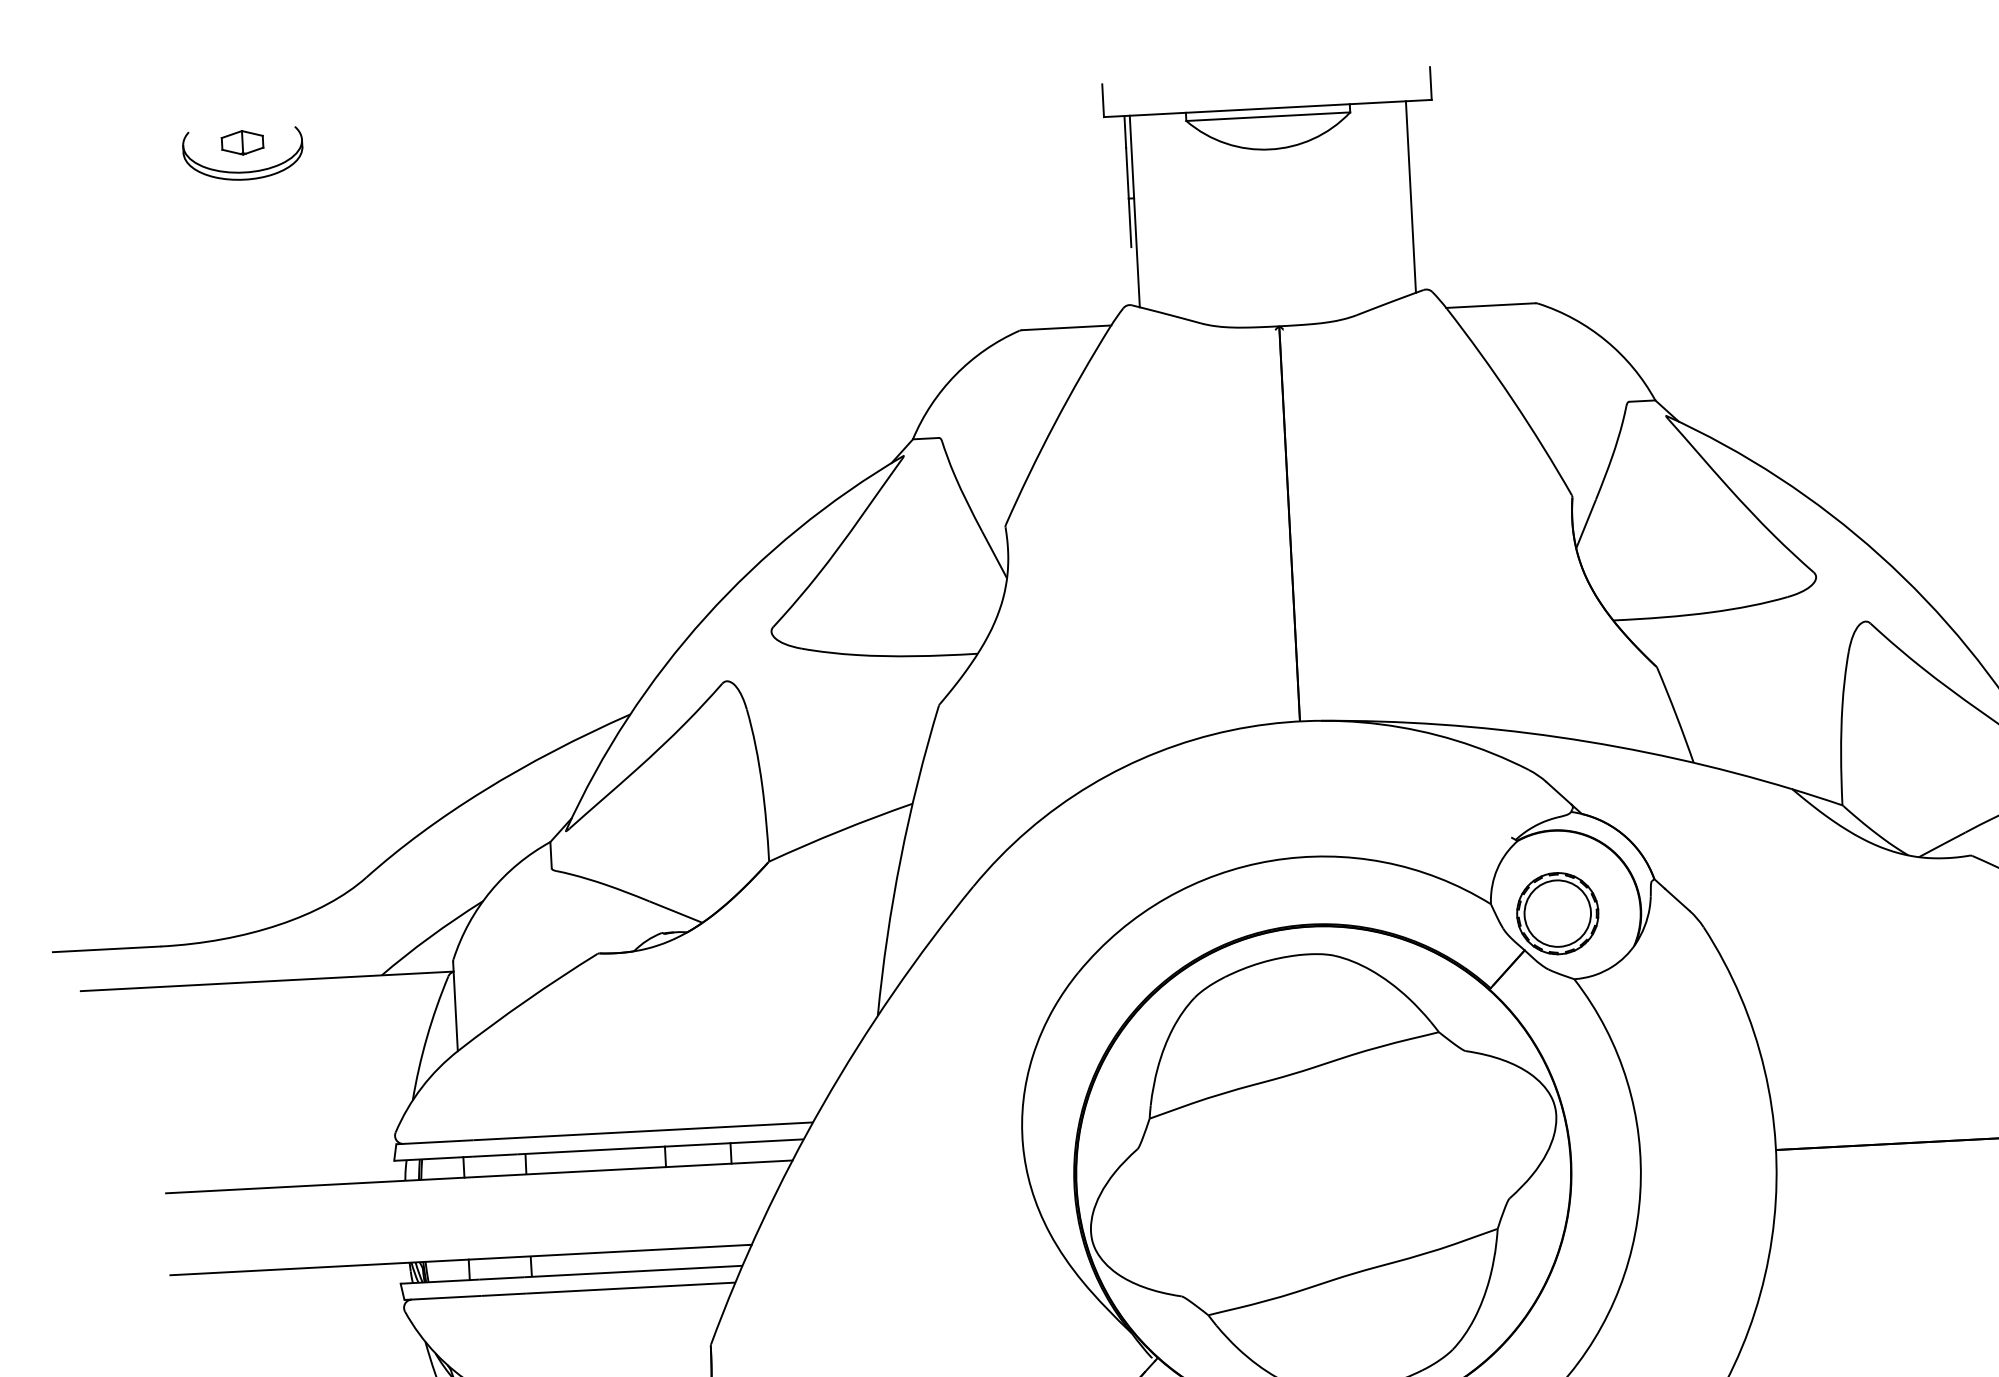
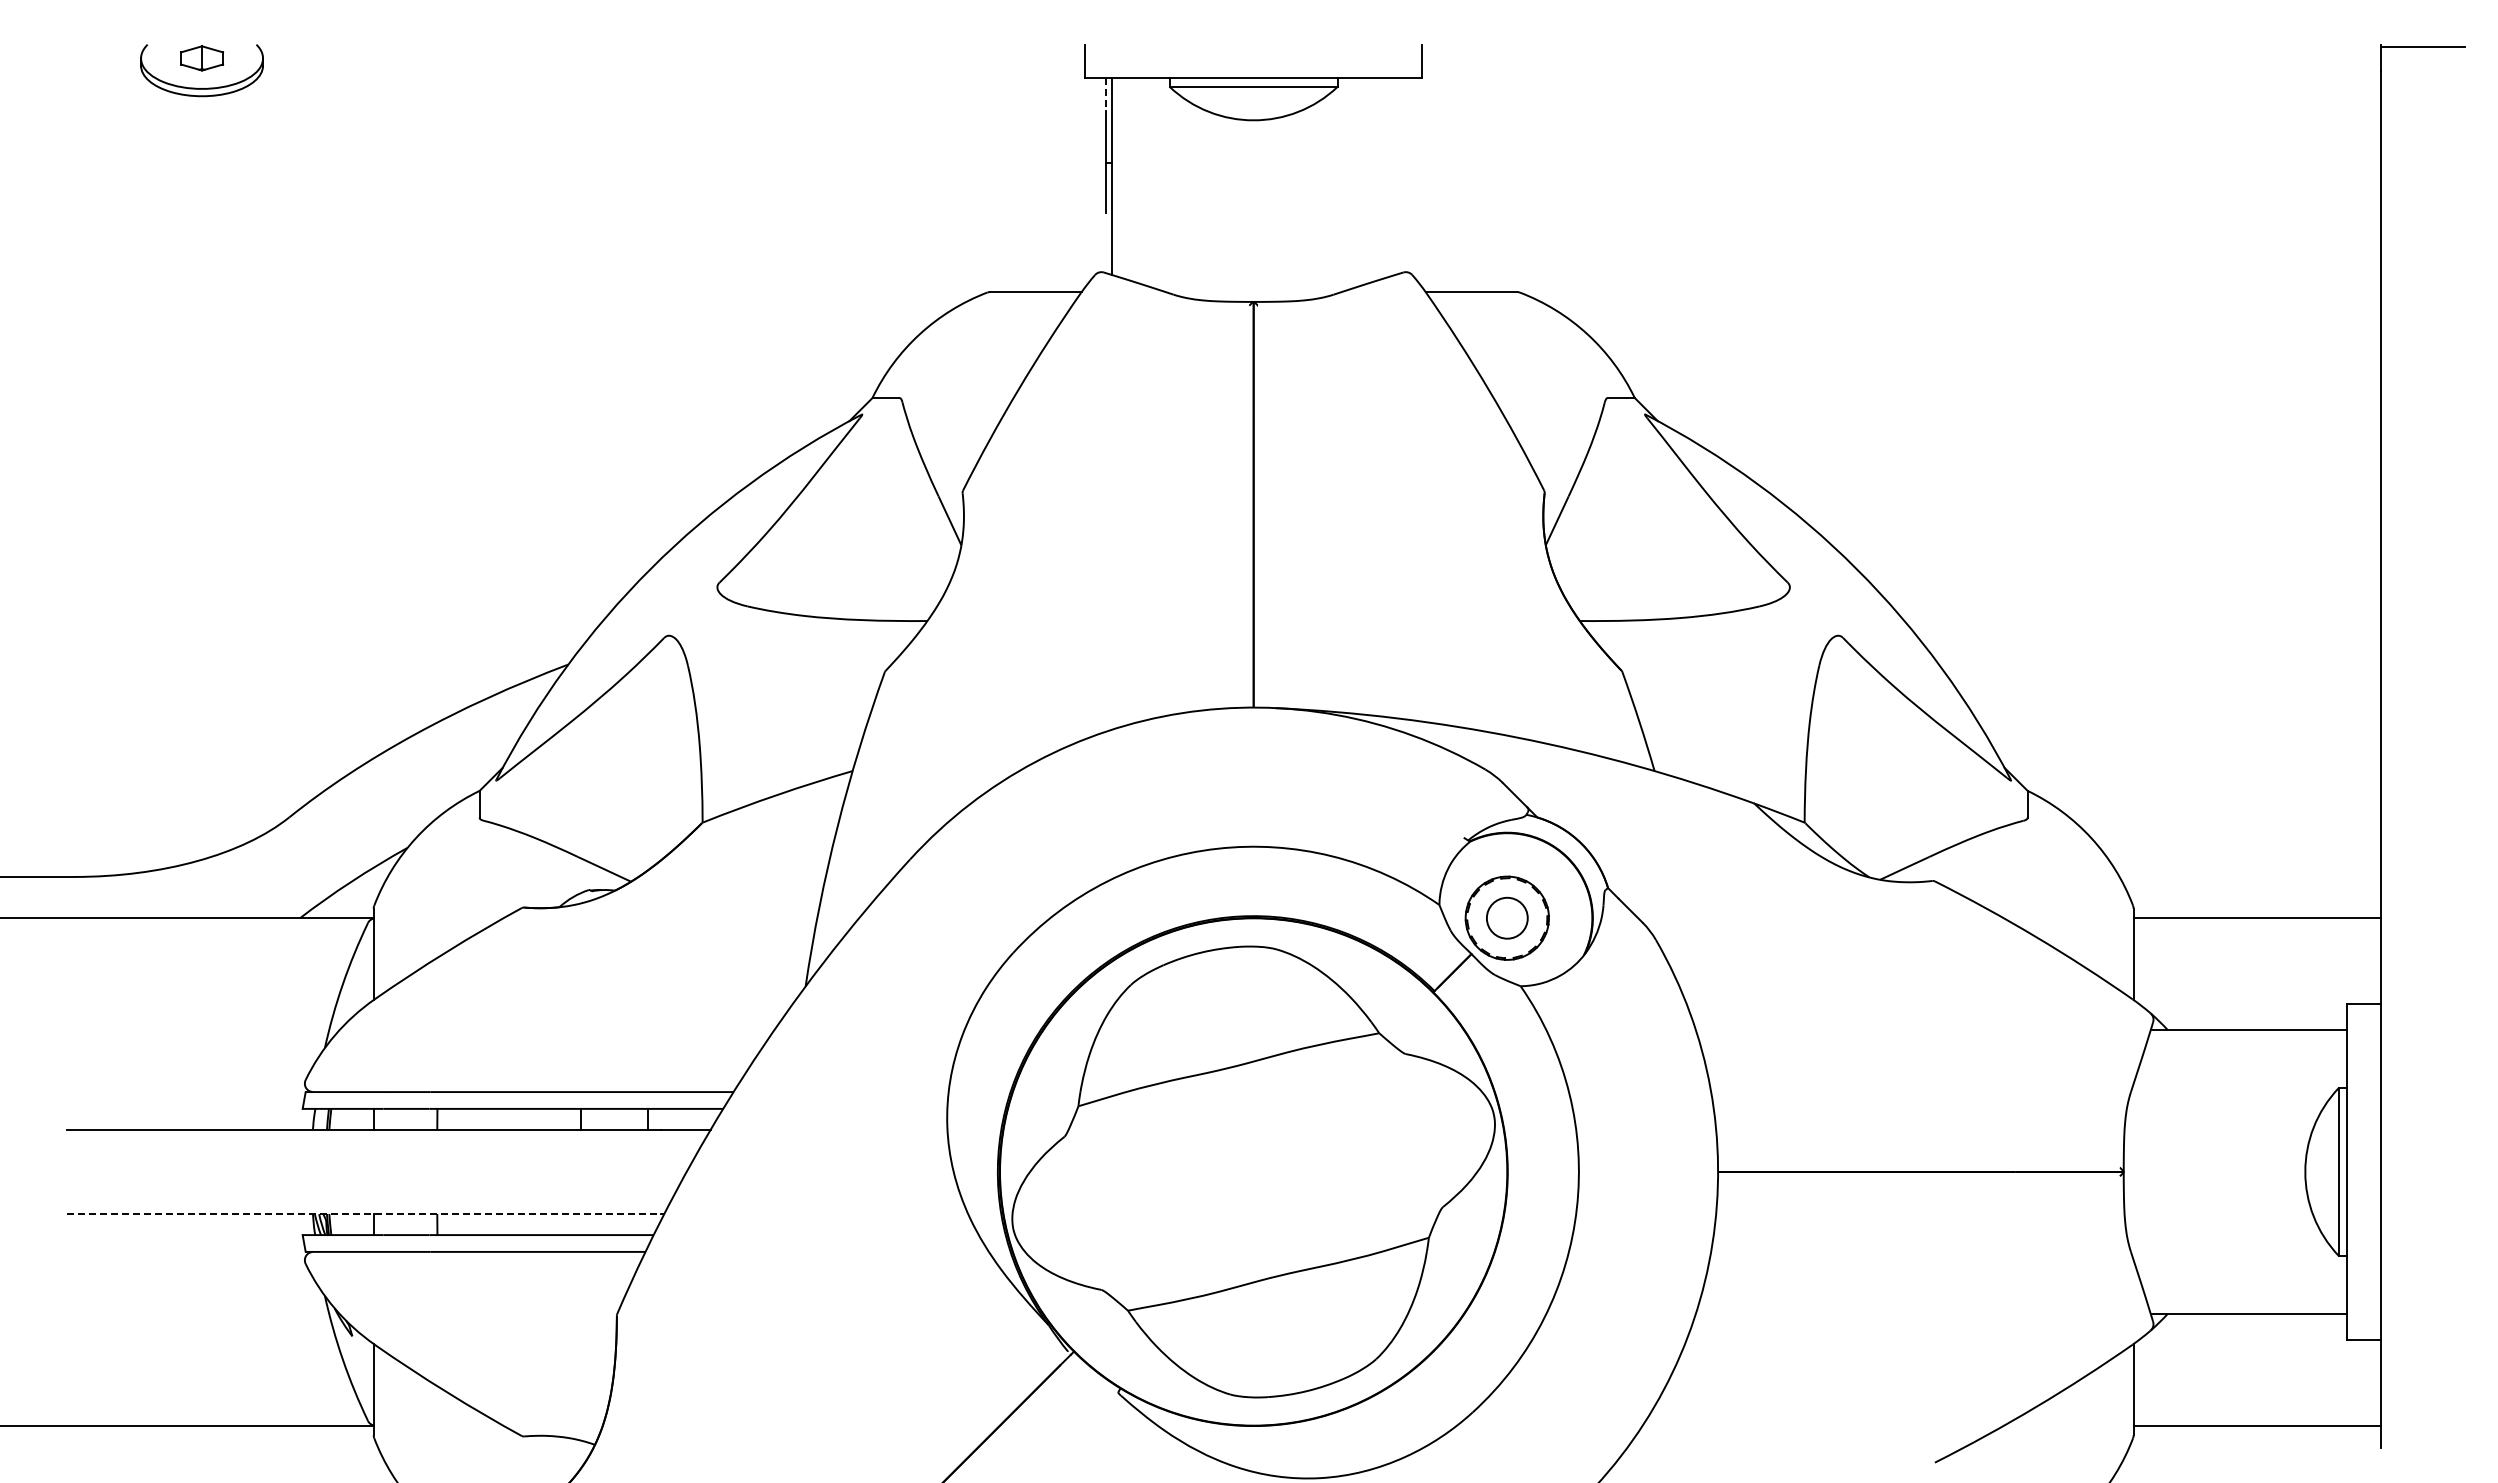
line: (1125, 132) -> (1106, 95), solid -> dashed
line: (1410, 196) -> (1395, 176), removed
circle: (1557, 913) -> (1507, 918), size x0.6
line: (459, 1260) -> (364, 1214), solid -> dashed

